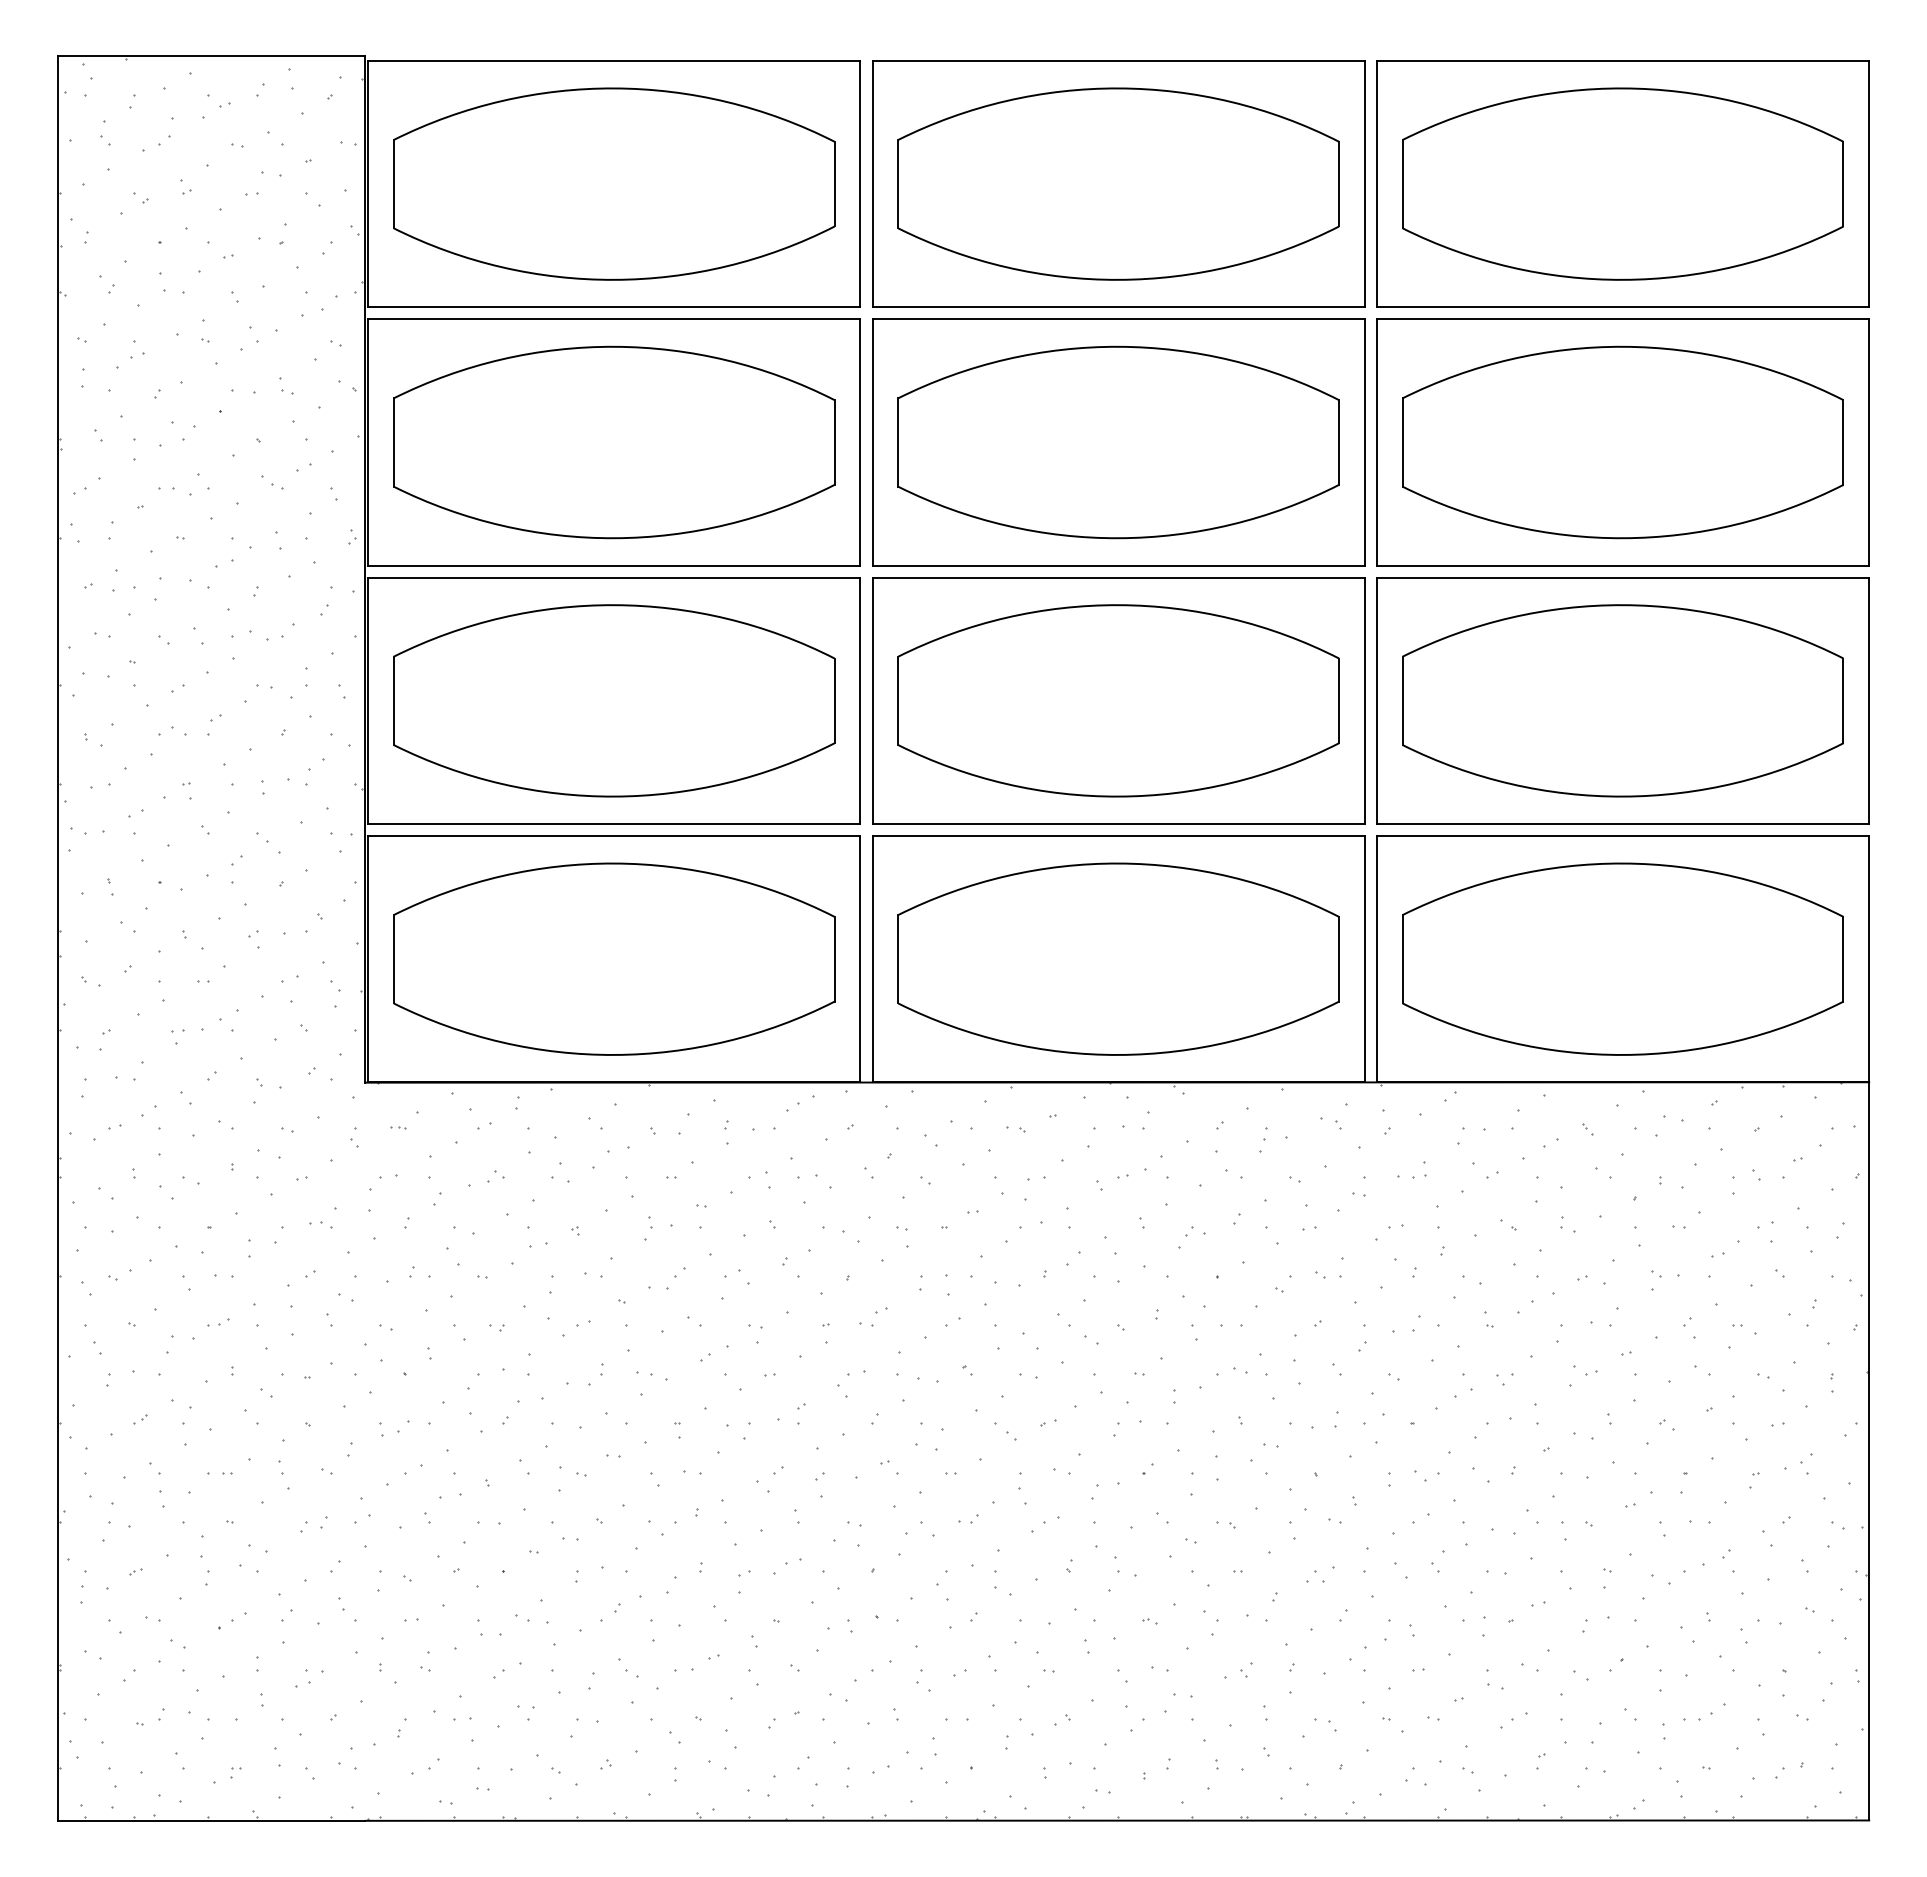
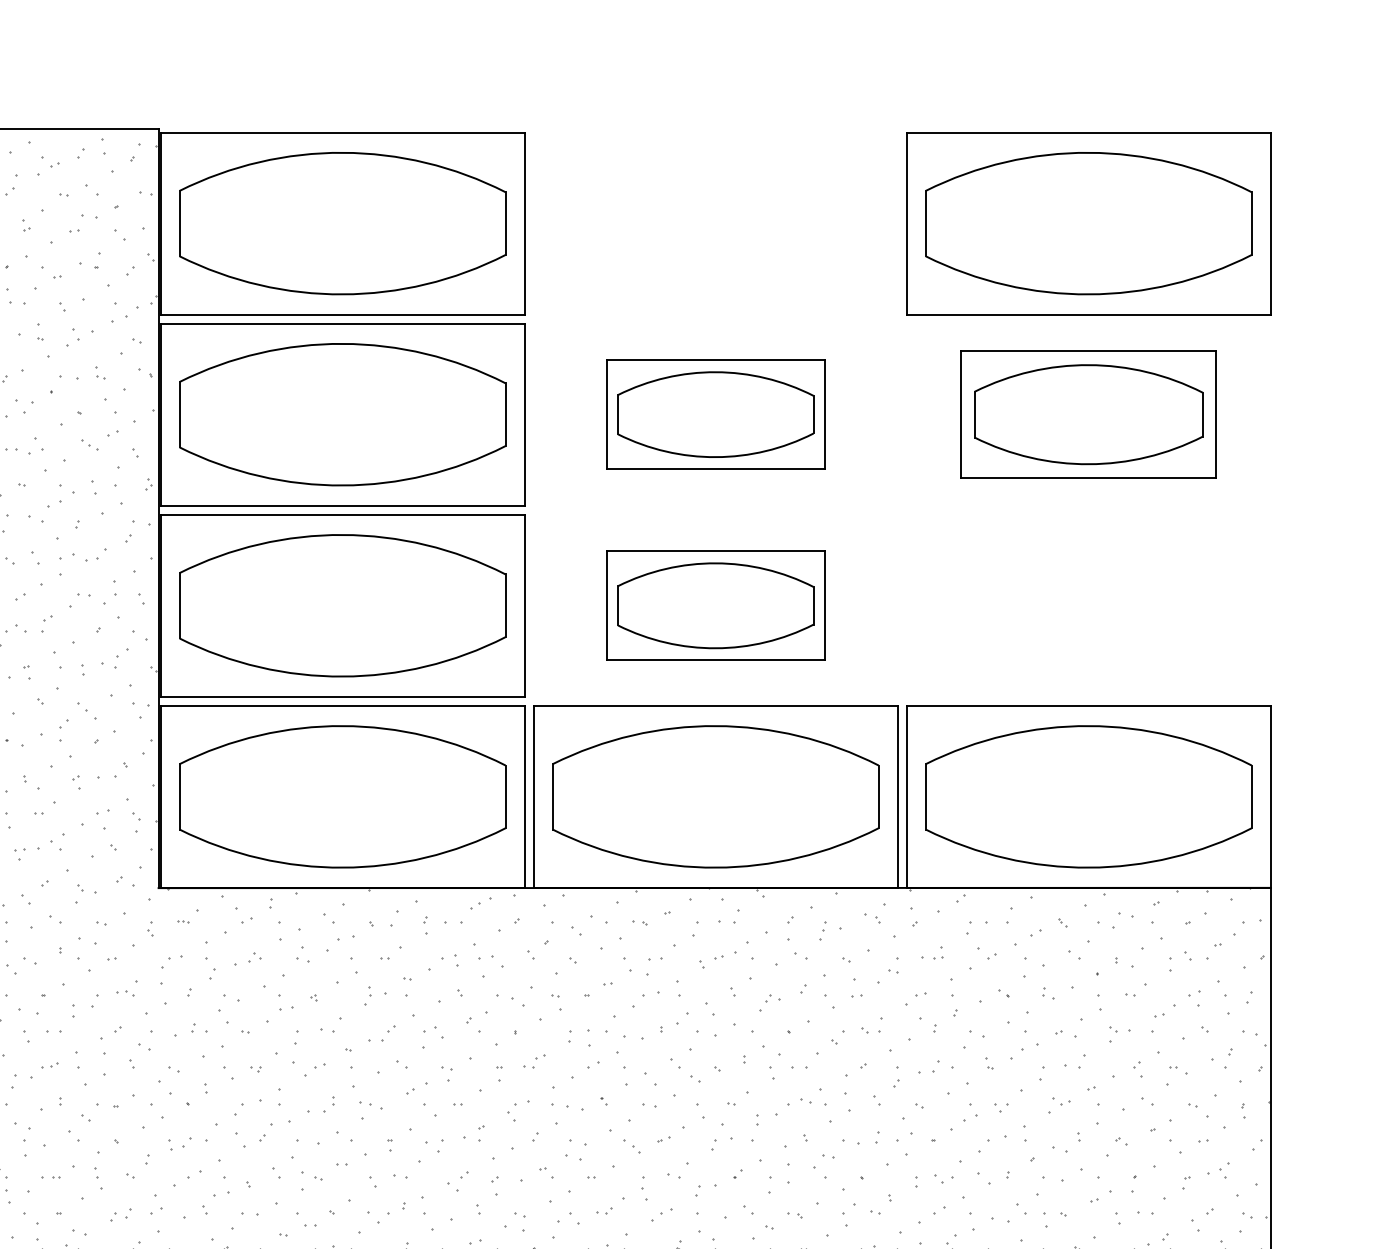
part: (1118, 183) -> (715, 223), removed
part: (1118, 442) -> (715, 414), size x0.6
part: (1622, 442) -> (1088, 414), size x0.7
part: (1118, 700) -> (715, 605), size x0.6
part: (1622, 700) -> (1088, 605), removed

